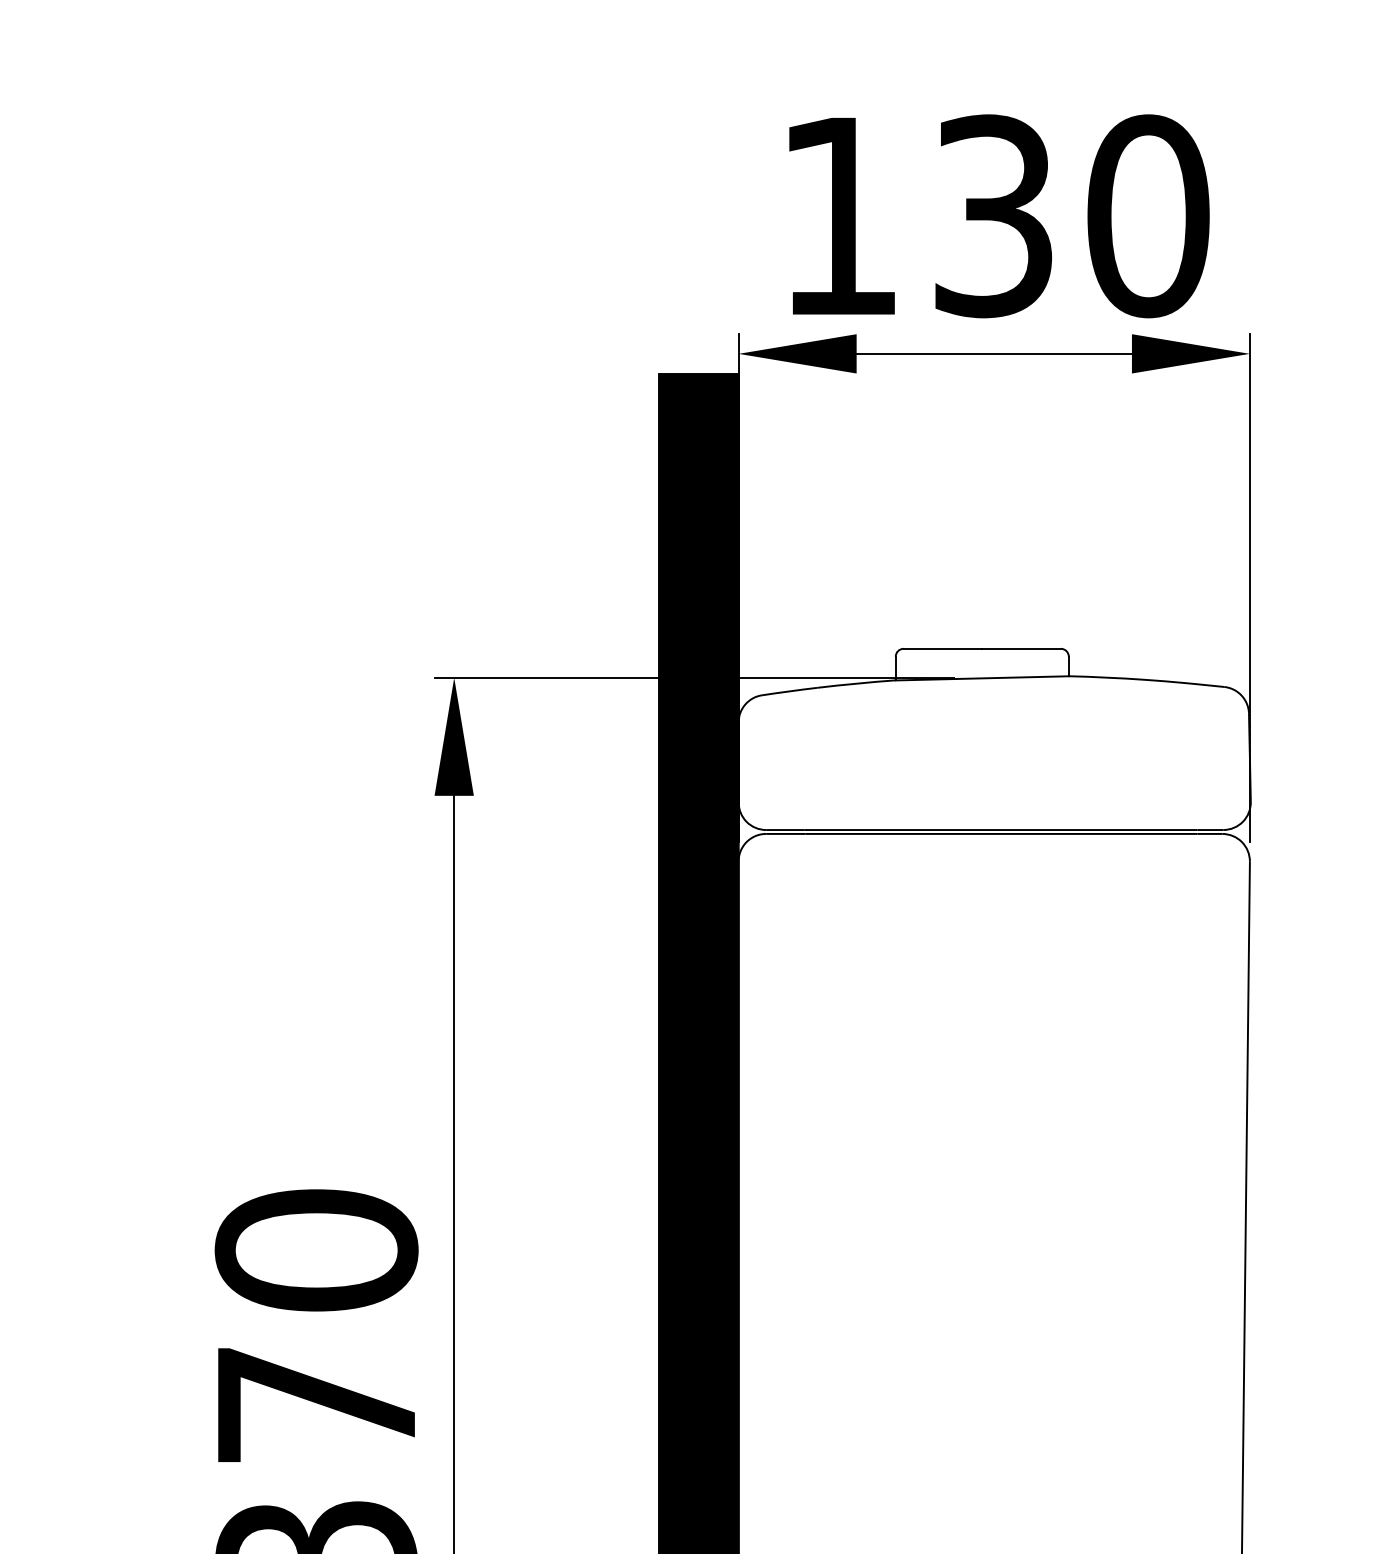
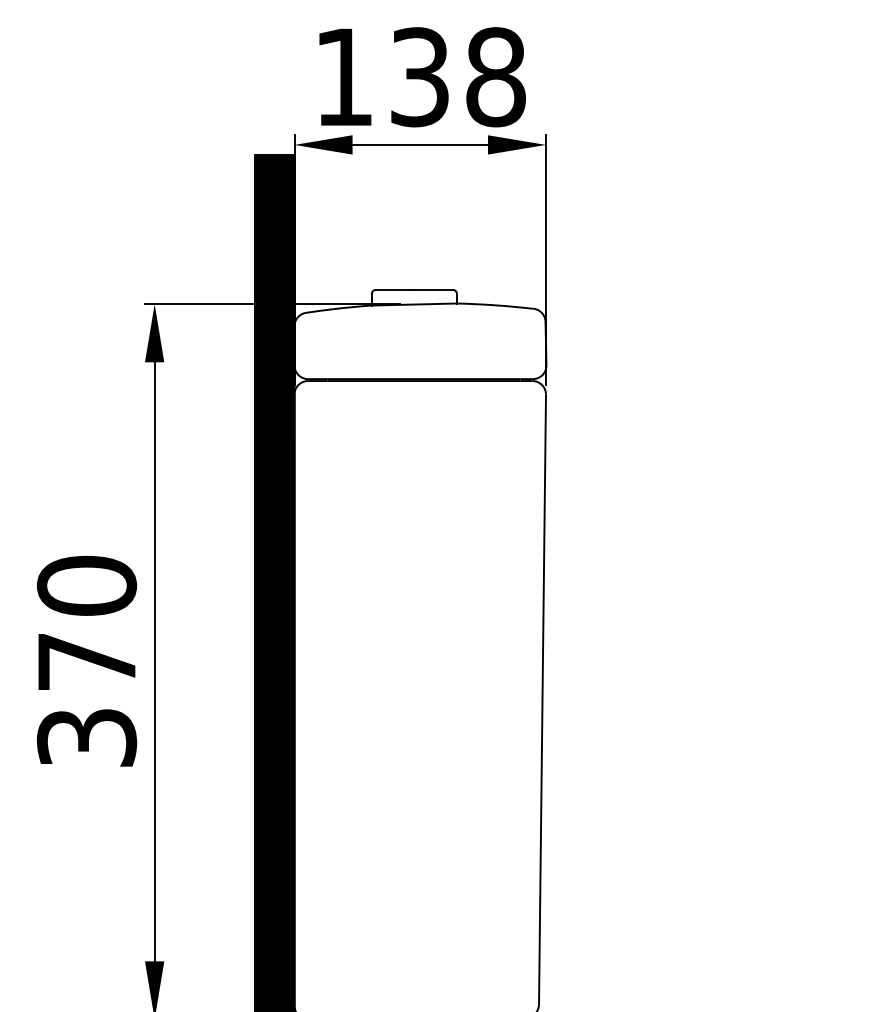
text: (1149, 216) -> (496, 77), 130 -> 138

